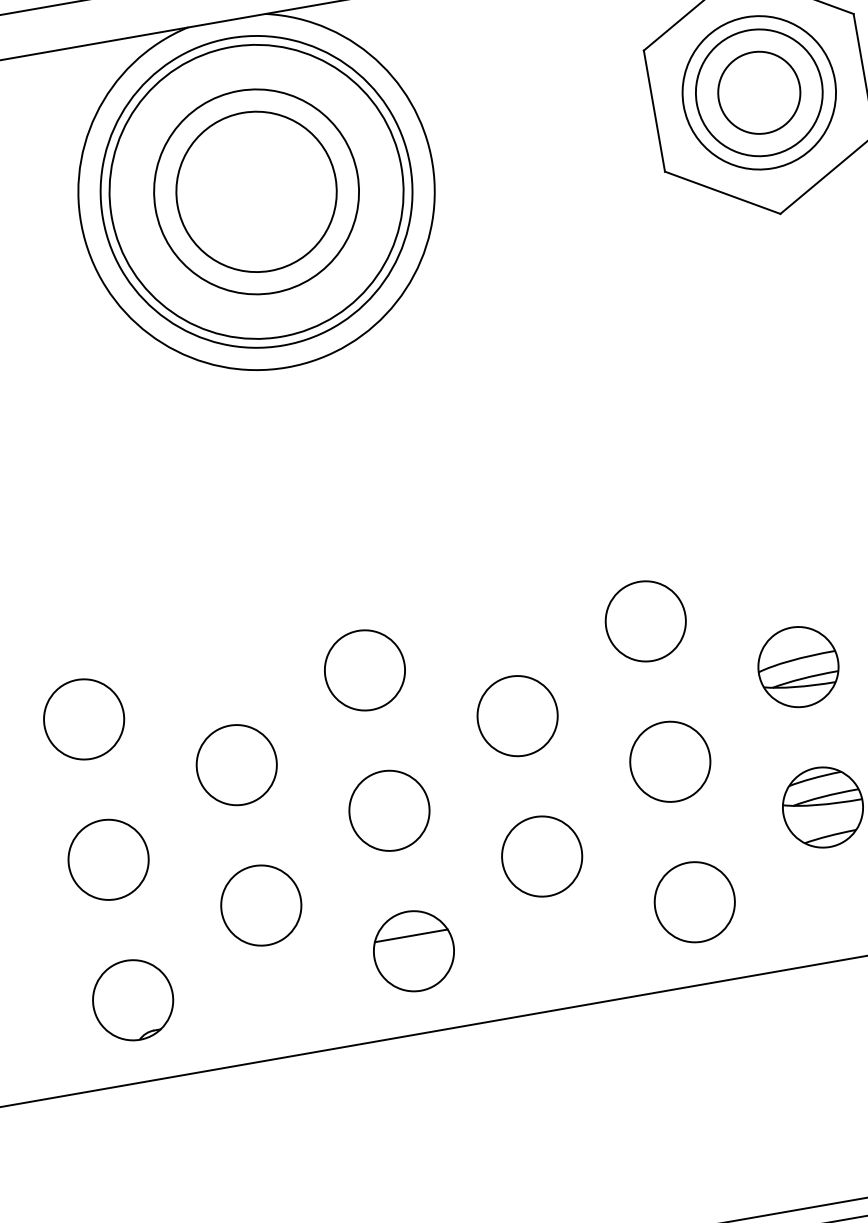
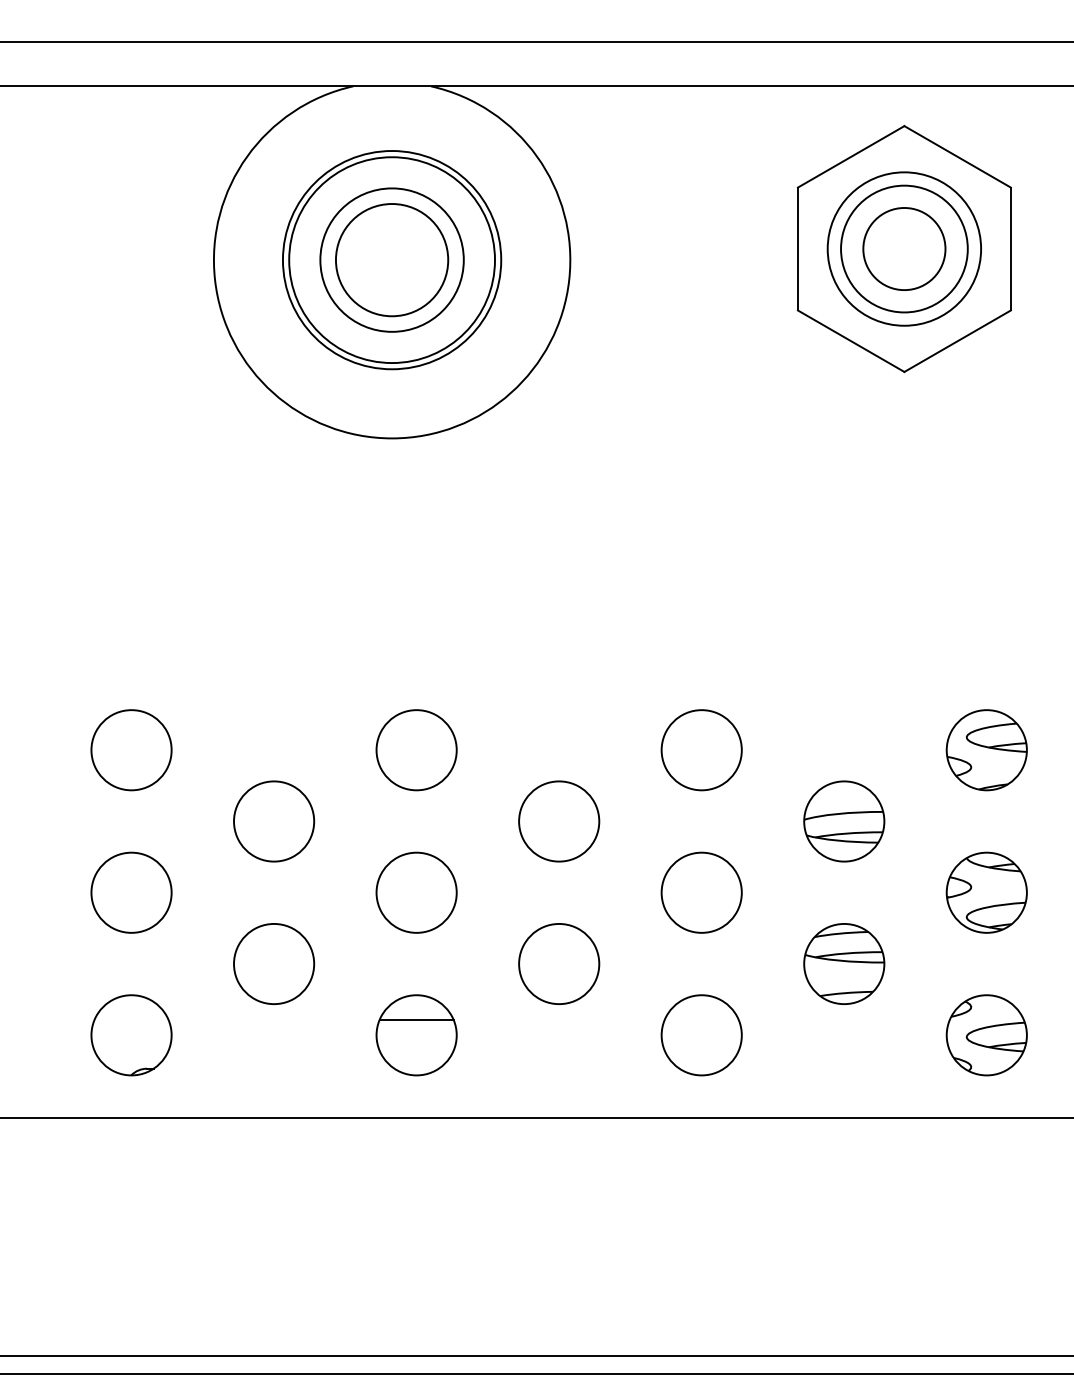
part: (255, 191) -> (391, 259), size x0.7

